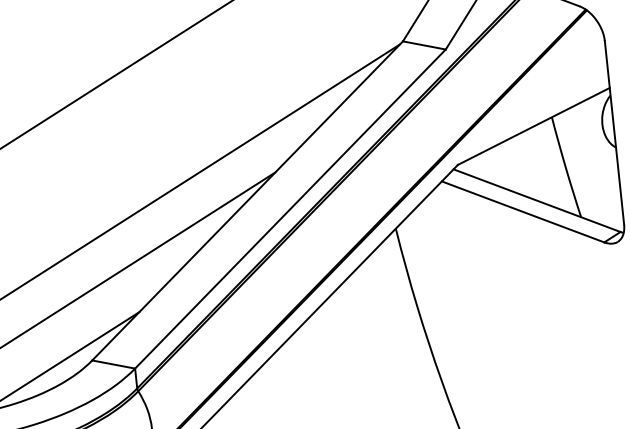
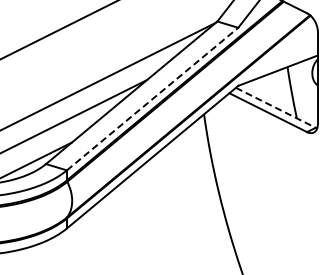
line: (536, 200) -> (275, 107), solid -> dashed
line: (292, 207) -> (153, 98), solid -> dashed

